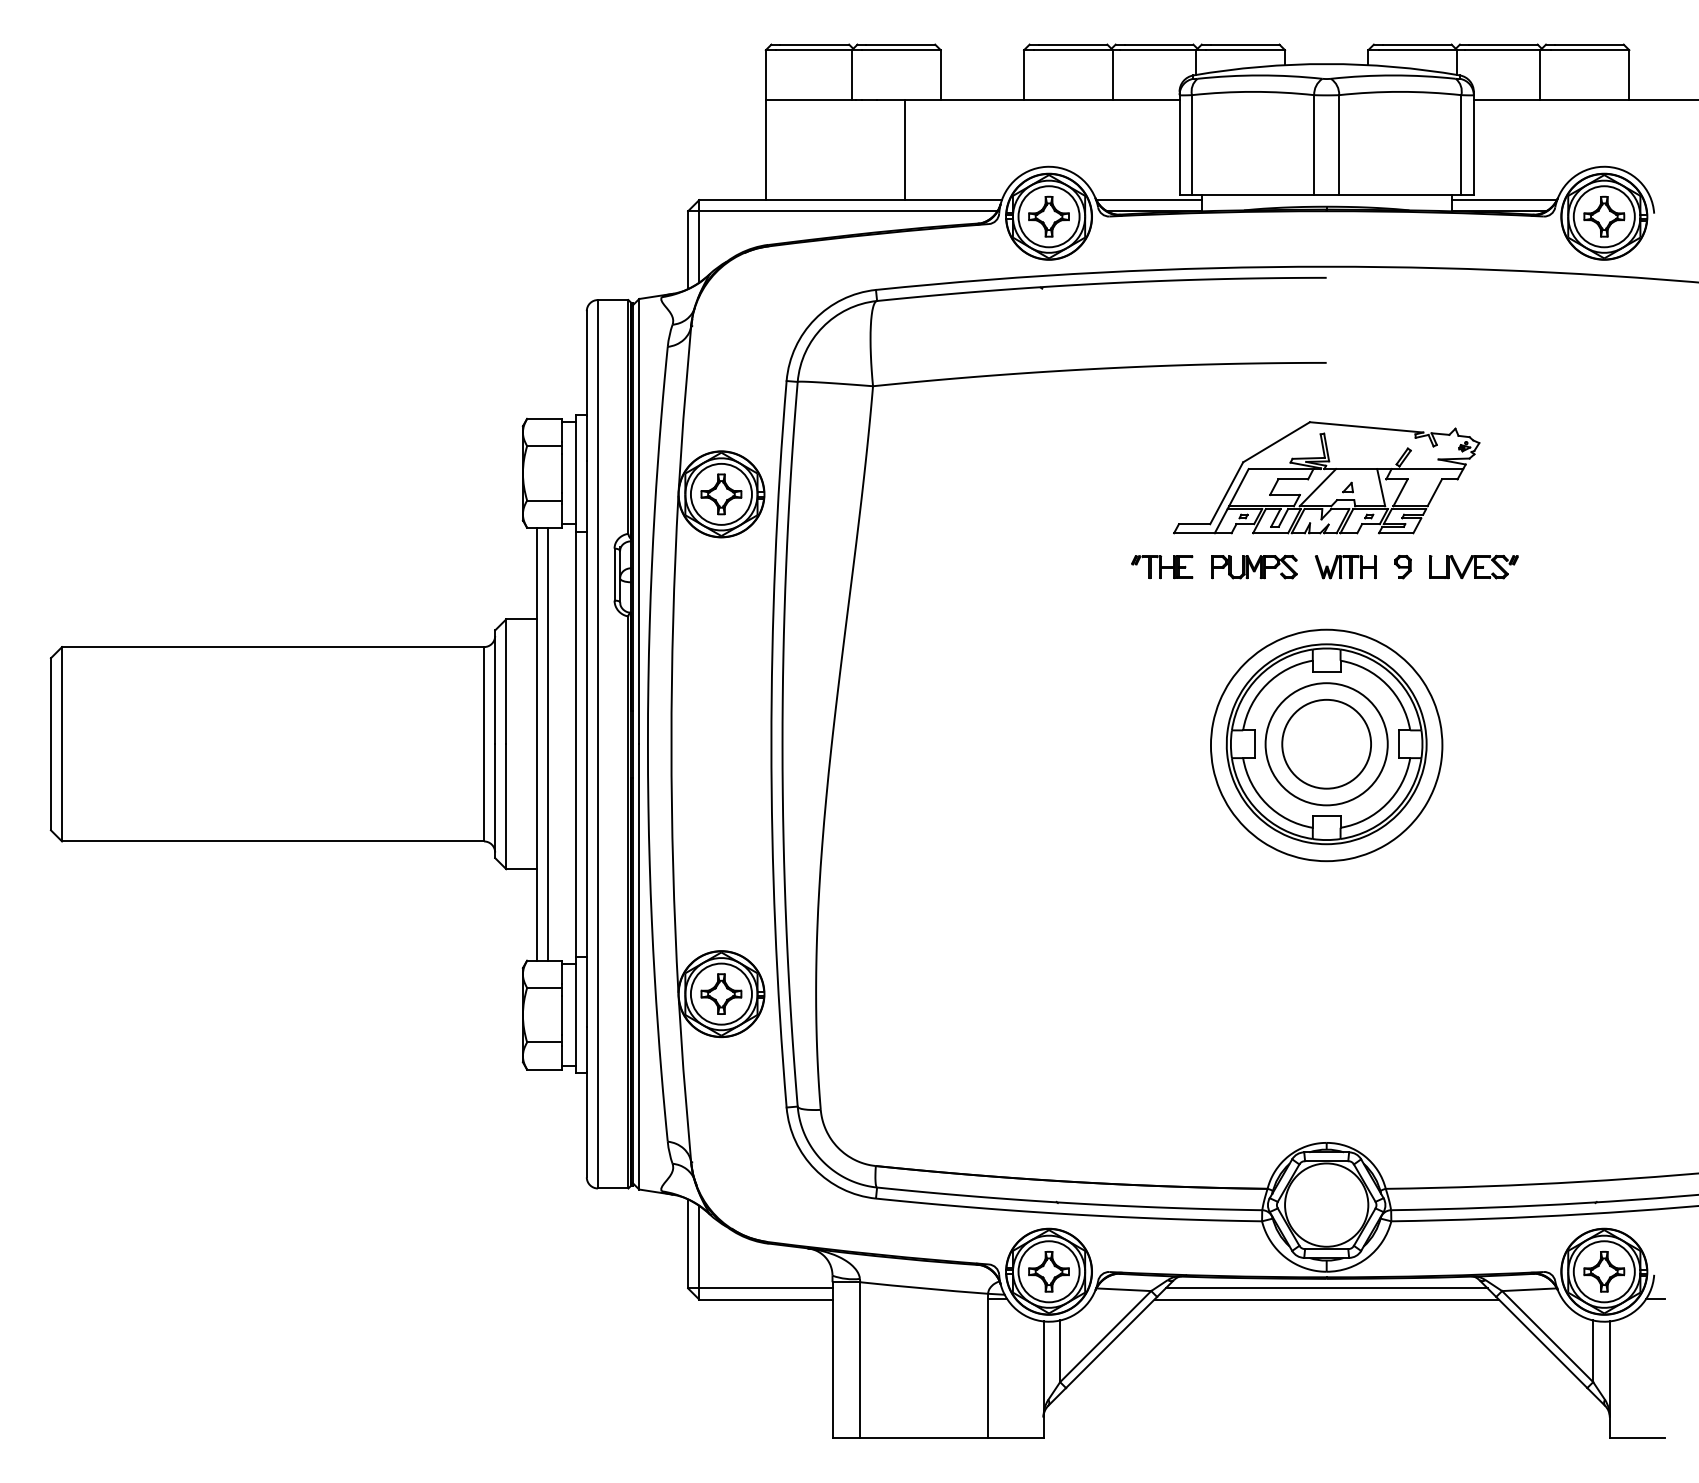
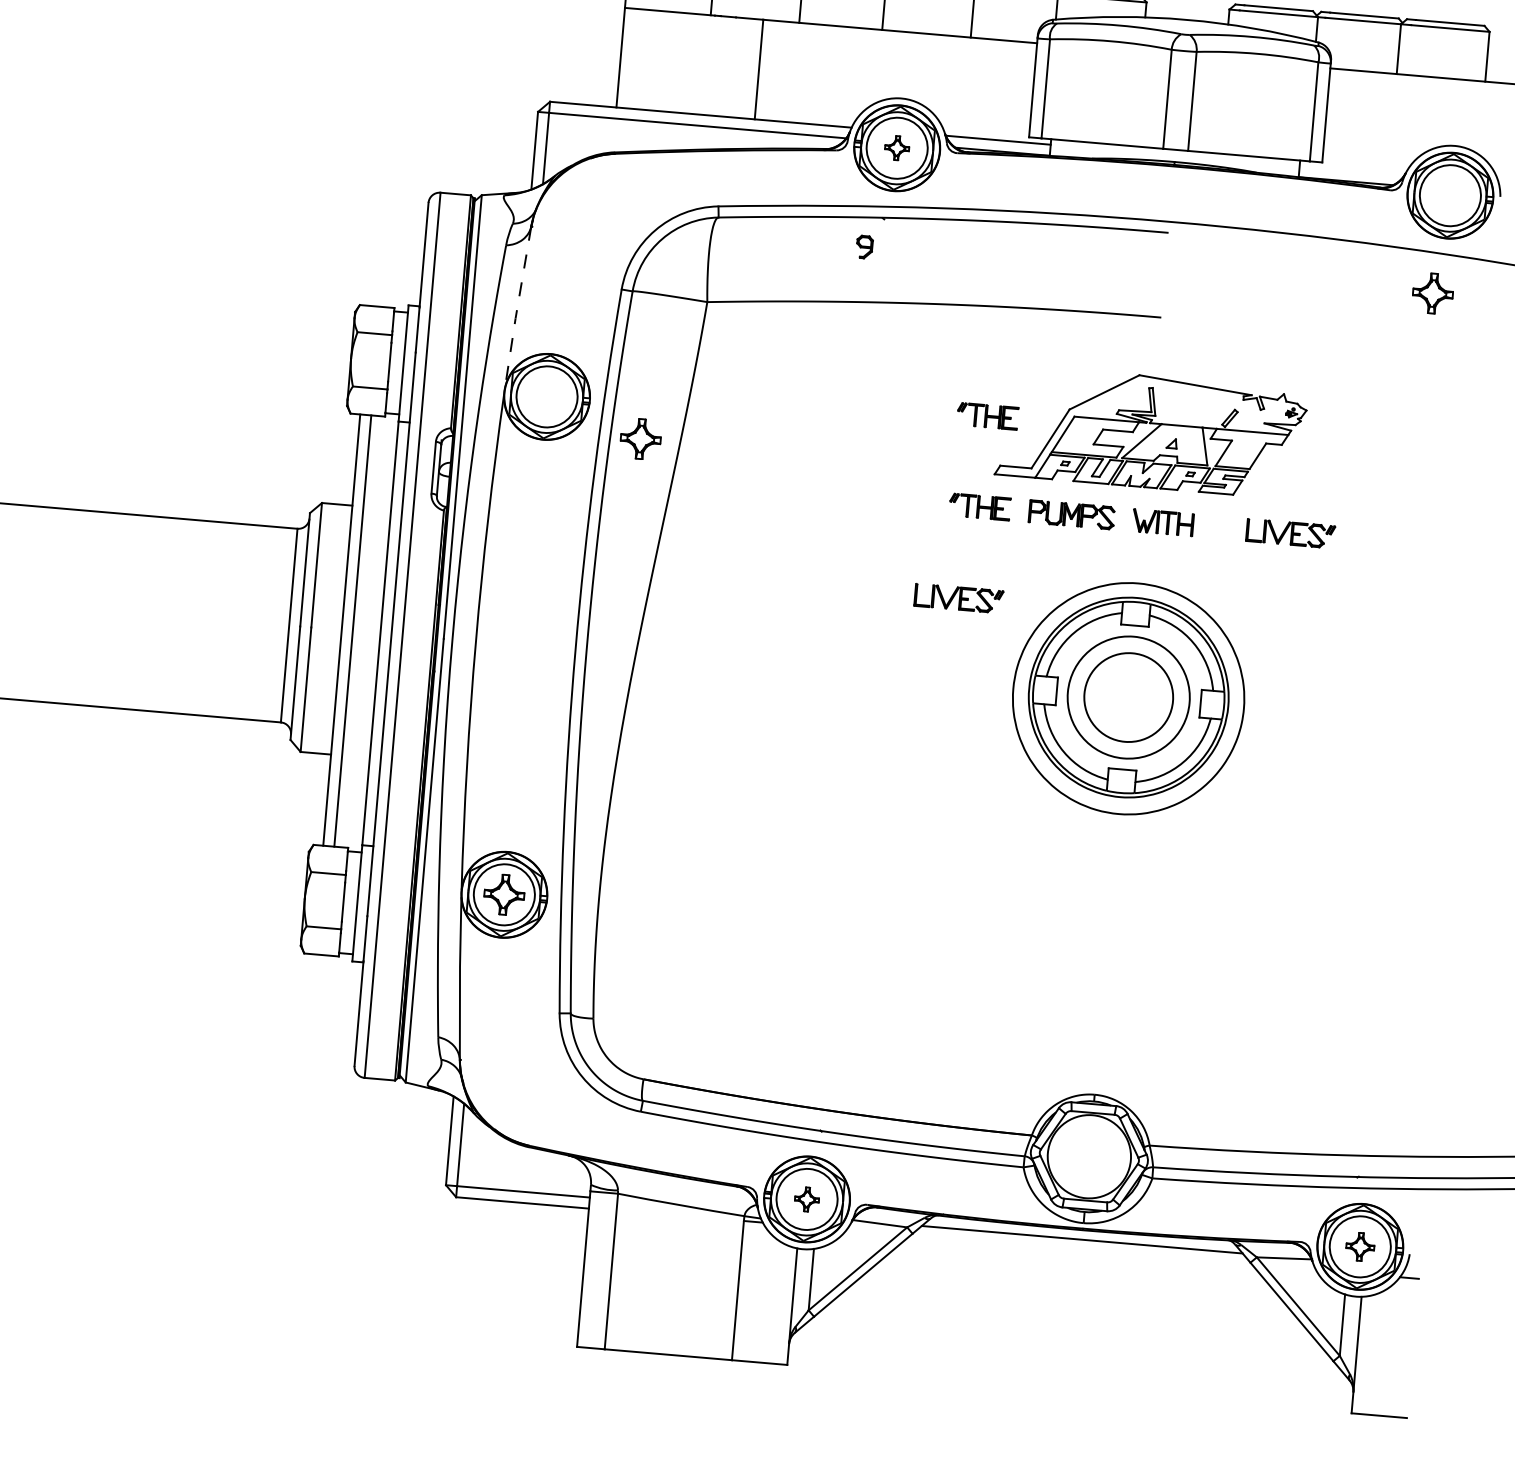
line: (1503, 200) -> (1351, 170), removed
part: (1048, 216) -> (896, 147), size x0.6
part: (1604, 216) -> (1433, 293), moved
line: (684, 408) -> (517, 308), solid -> dashed
part: (1162, 476) -> (988, 416), added
part: (721, 494) -> (640, 439), moved
part: (1402, 566) -> (864, 246), moved
part: (1148, 659) -> (958, 597), added
part: (1048, 1271) -> (806, 1199), size x0.6
part: (1604, 1271) -> (1360, 1246), size x0.7
line: (1326, 1299) -> (1081, 1250), removed

